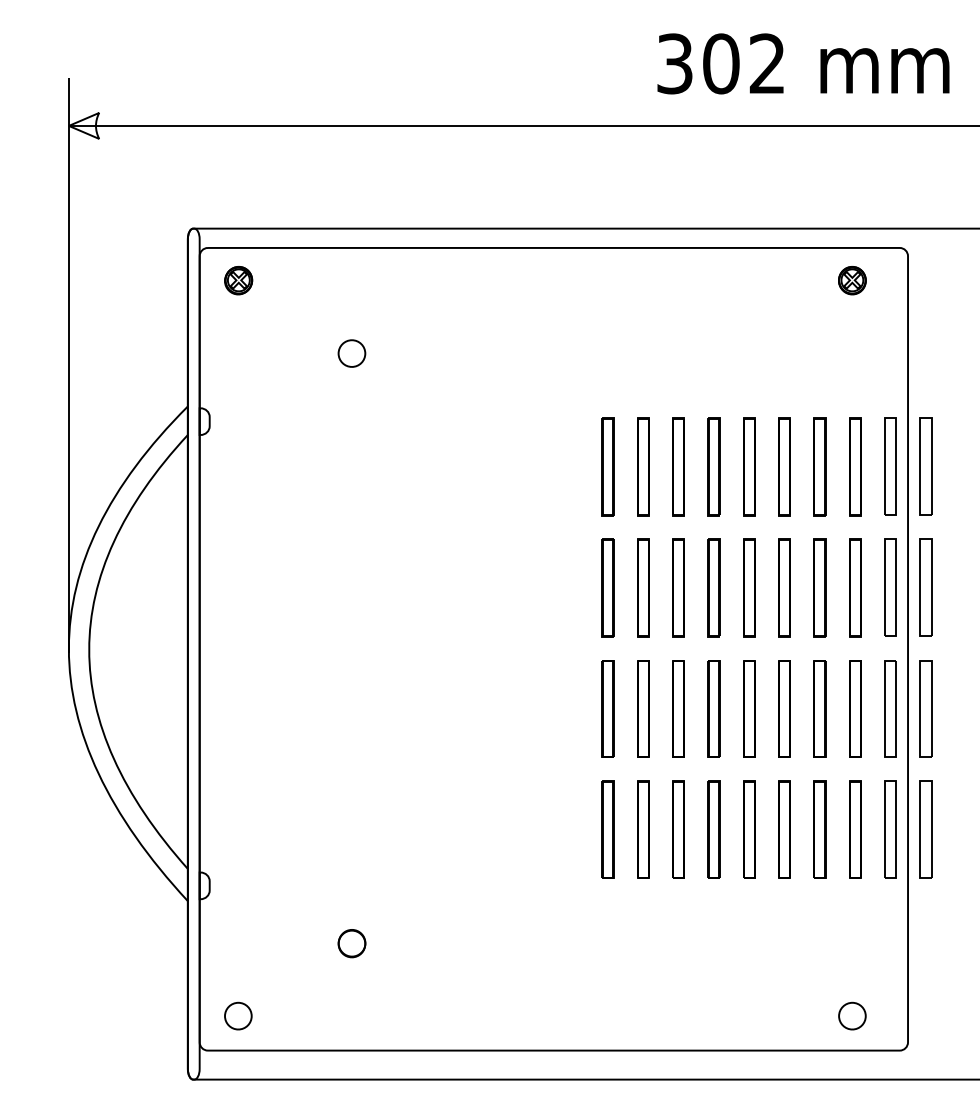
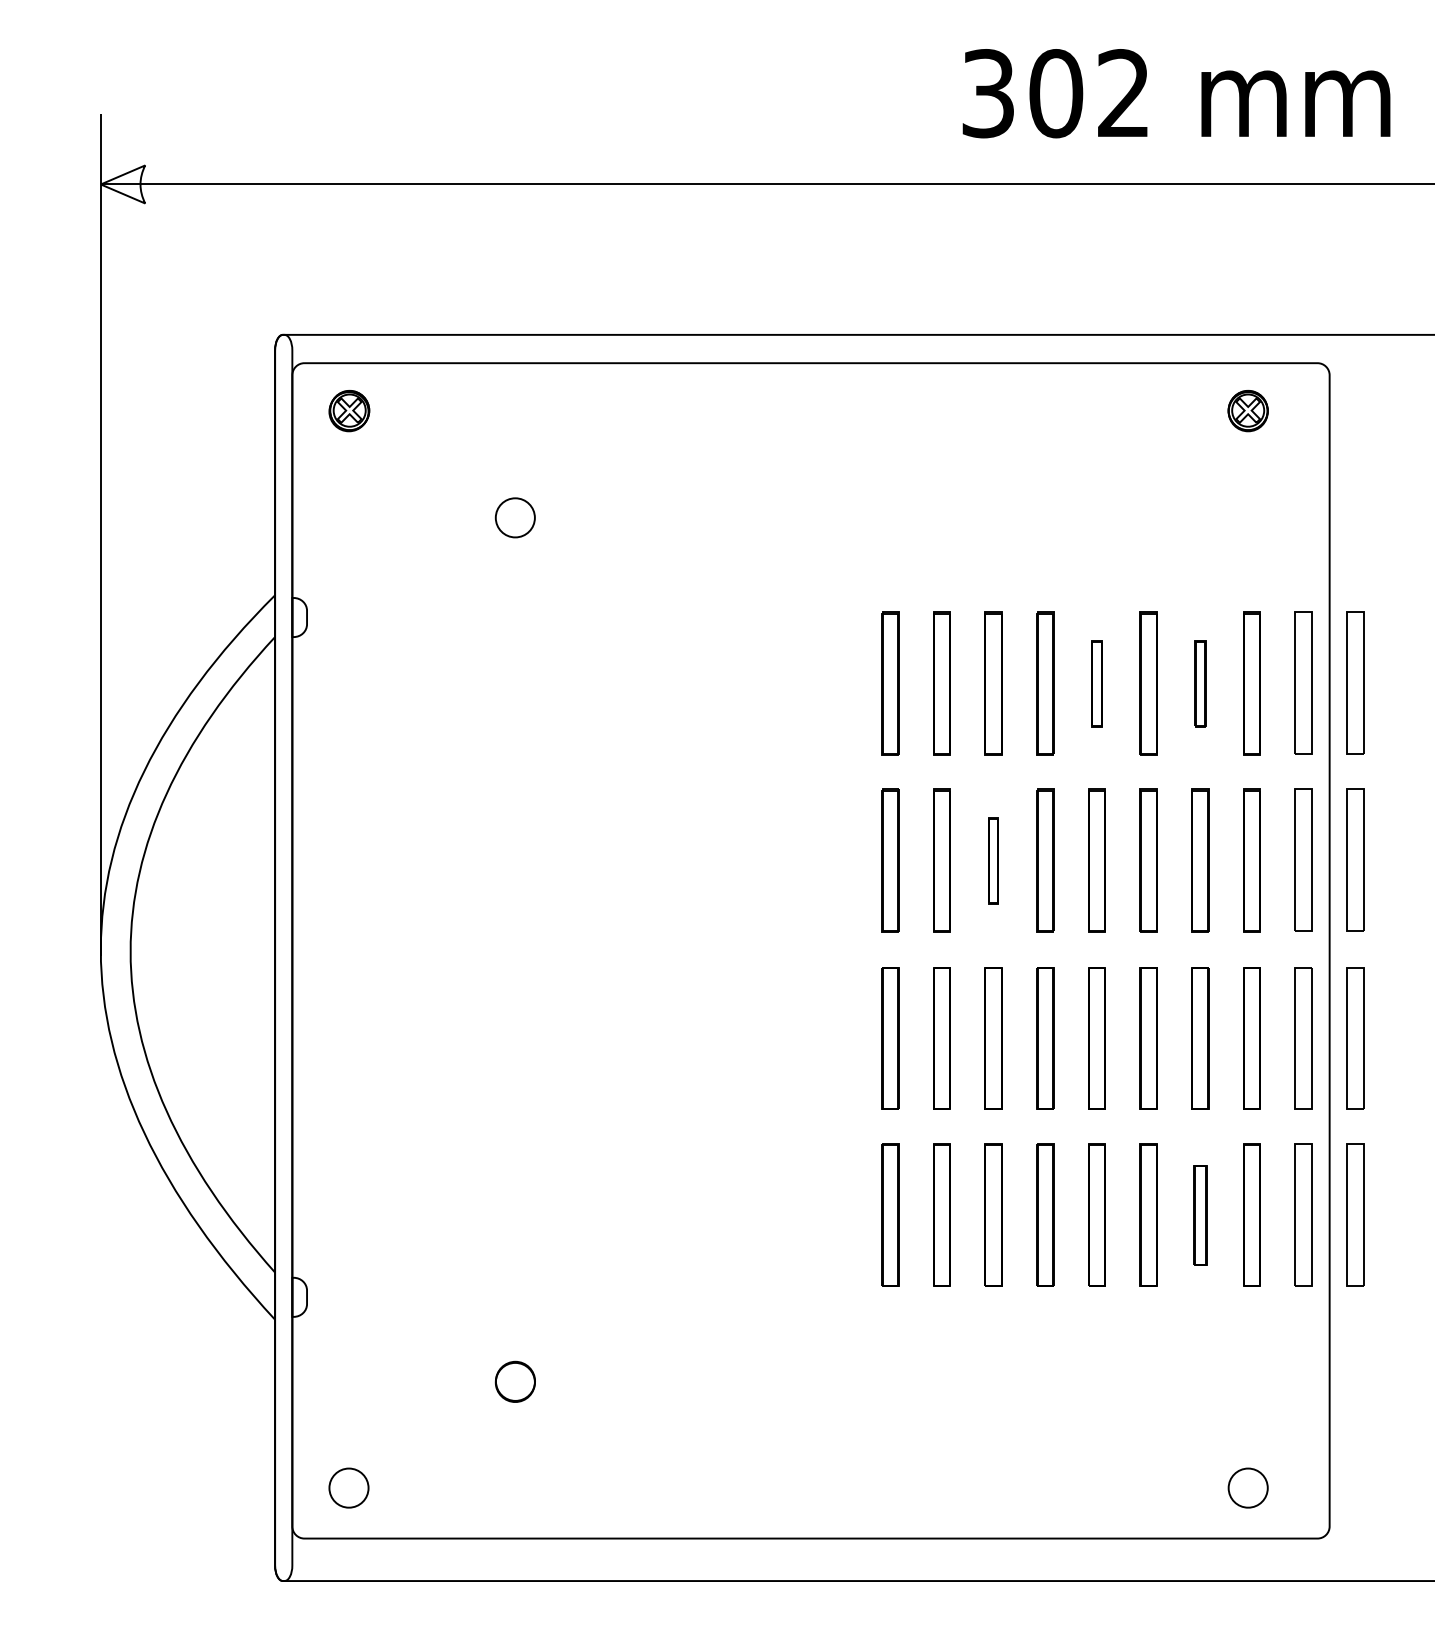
part: (749, 466) -> (1097, 683), size x0.6
part: (819, 466) -> (1200, 683), size x0.6
part: (678, 587) -> (993, 860), size x0.6
part: (819, 829) -> (1200, 1214), size x0.7

